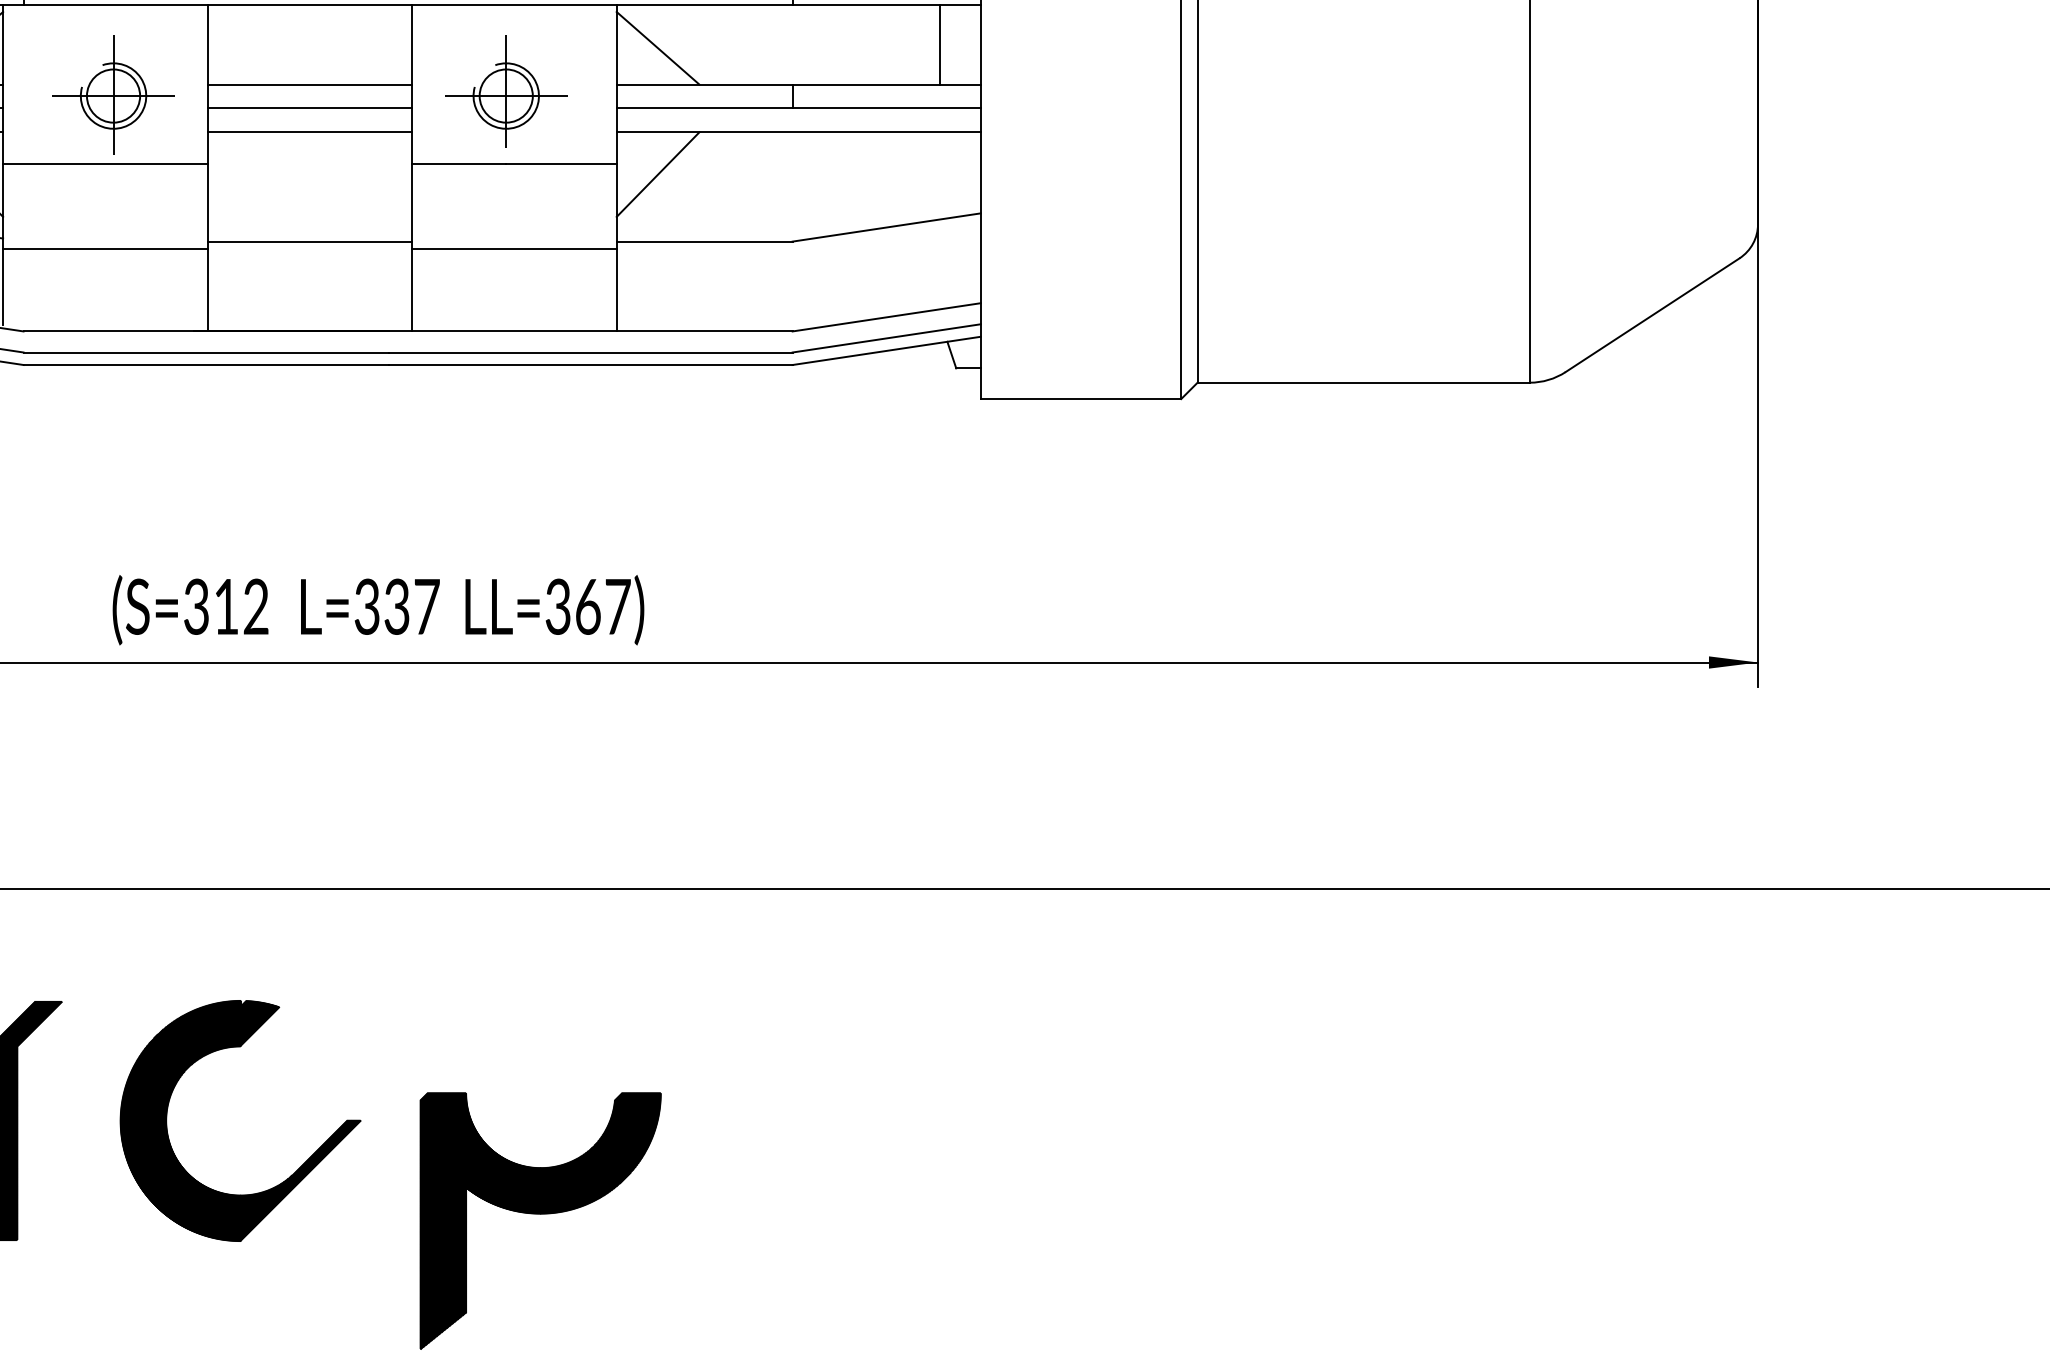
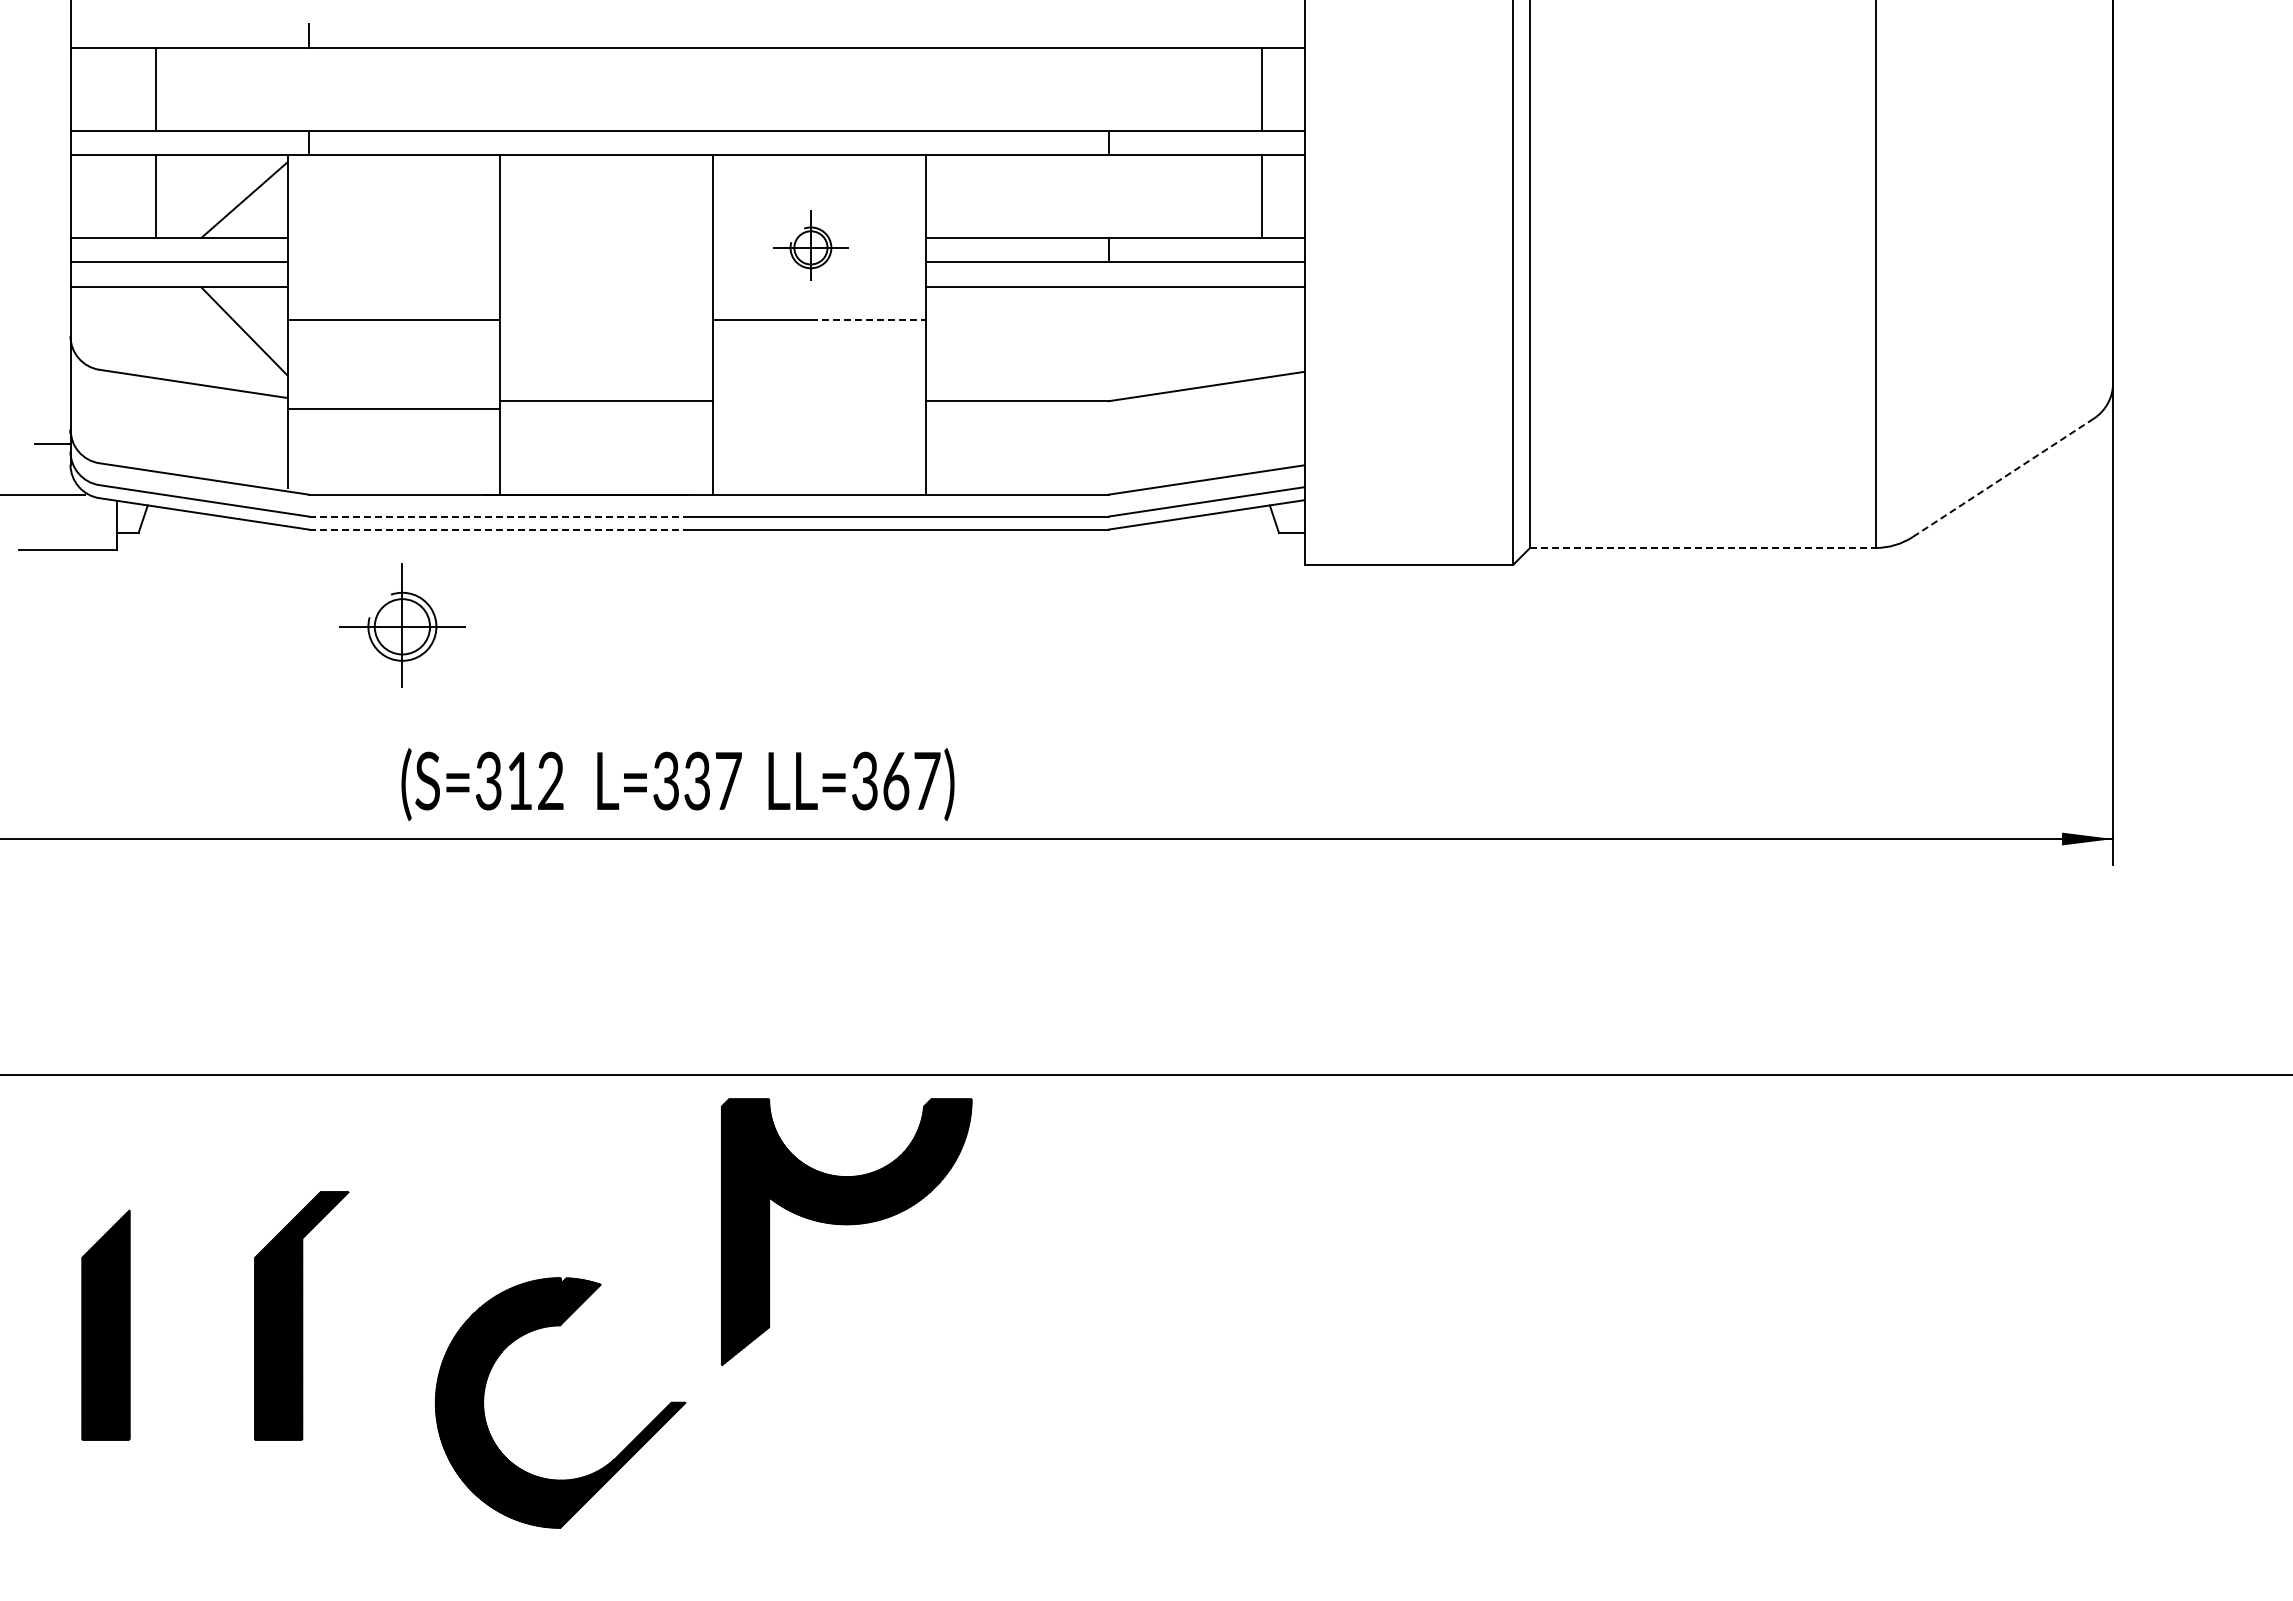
line: (657, 47) -> (968, 199), removed
line: (309, 84) -> (606, 237), removed
part: (505, 90) -> (810, 244), size x0.6
part: (113, 94) -> (402, 625), moved
line: (309, 107) -> (606, 261), removed
line: (309, 132) -> (606, 287), removed
line: (561, 164) -> (868, 320), solid -> dashed
line: (657, 174) -> (968, 331), removed
line: (514, 249) -> (819, 409), removed
line: (1652, 315) -> (2003, 478), solid -> dashed
line: (205, 352) -> (498, 516), solid -> dashed
line: (205, 364) -> (498, 529), solid -> dashed
line: (1363, 382) -> (1702, 547), solid -> dashed
part: (229, 1048) -> (549, 1327), moved
part: (540, 1214) -> (846, 1225), moved

